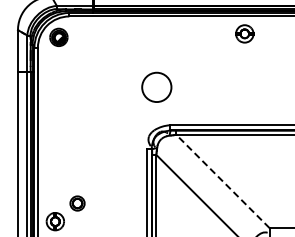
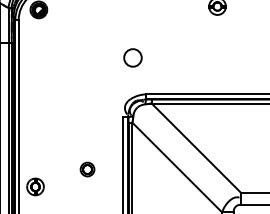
circle: (156, 87) -> (132, 58), size x0.62
line: (222, 181) -> (196, 148), dashed -> solid
part: (77, 203) -> (87, 169), moved

